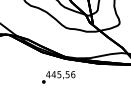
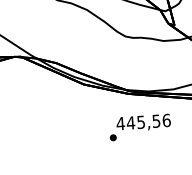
text: (58, 77) -> (139, 127), moved

